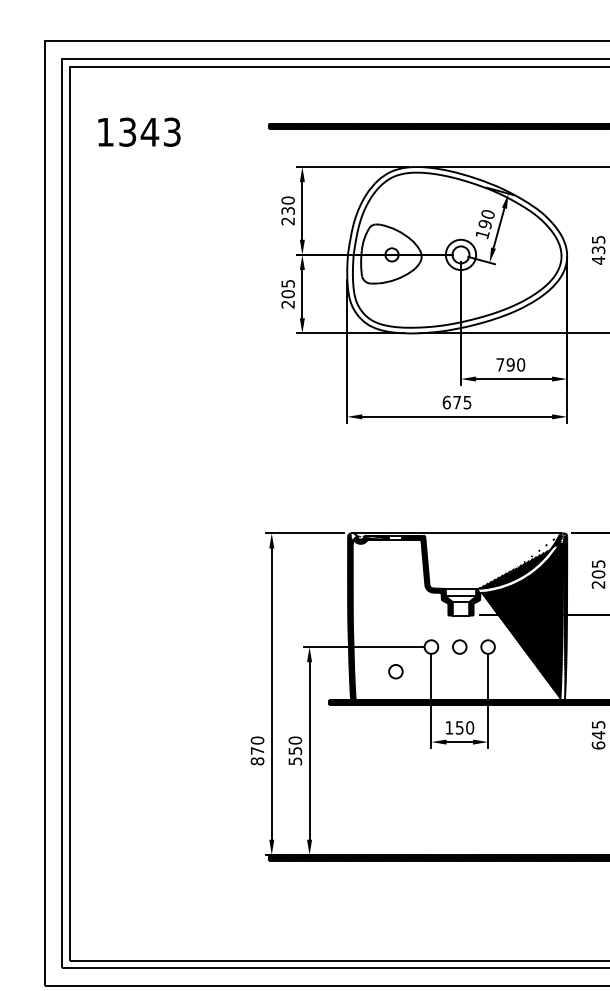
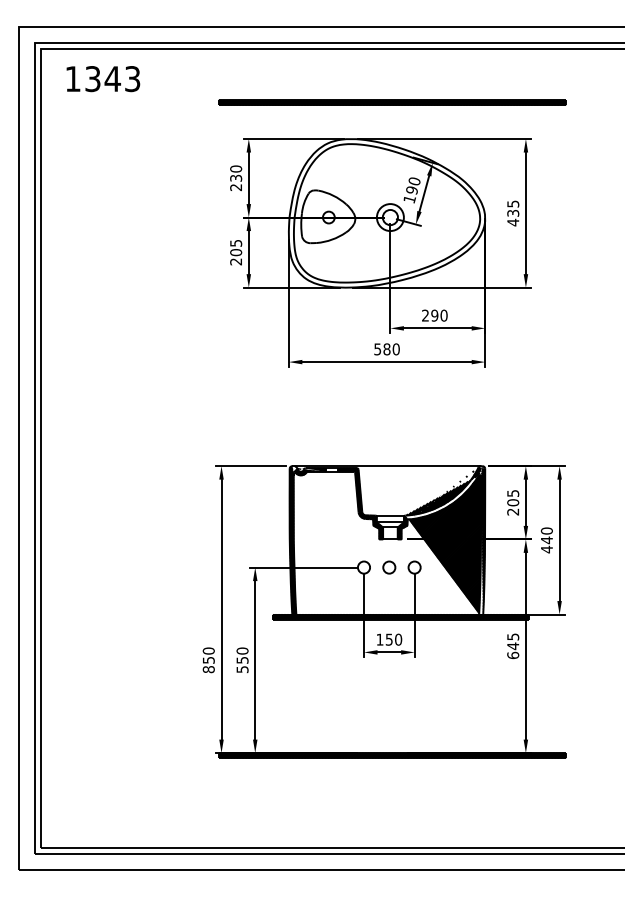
text: (139, 132) -> (103, 79), moved
text: (500, 364) -> (425, 315), 790 -> 290
text: (456, 402) -> (386, 349), 675 -> 580
circle: (396, 671) -> (332, 589), removed
text: (257, 751) -> (208, 660), 870 -> 850

